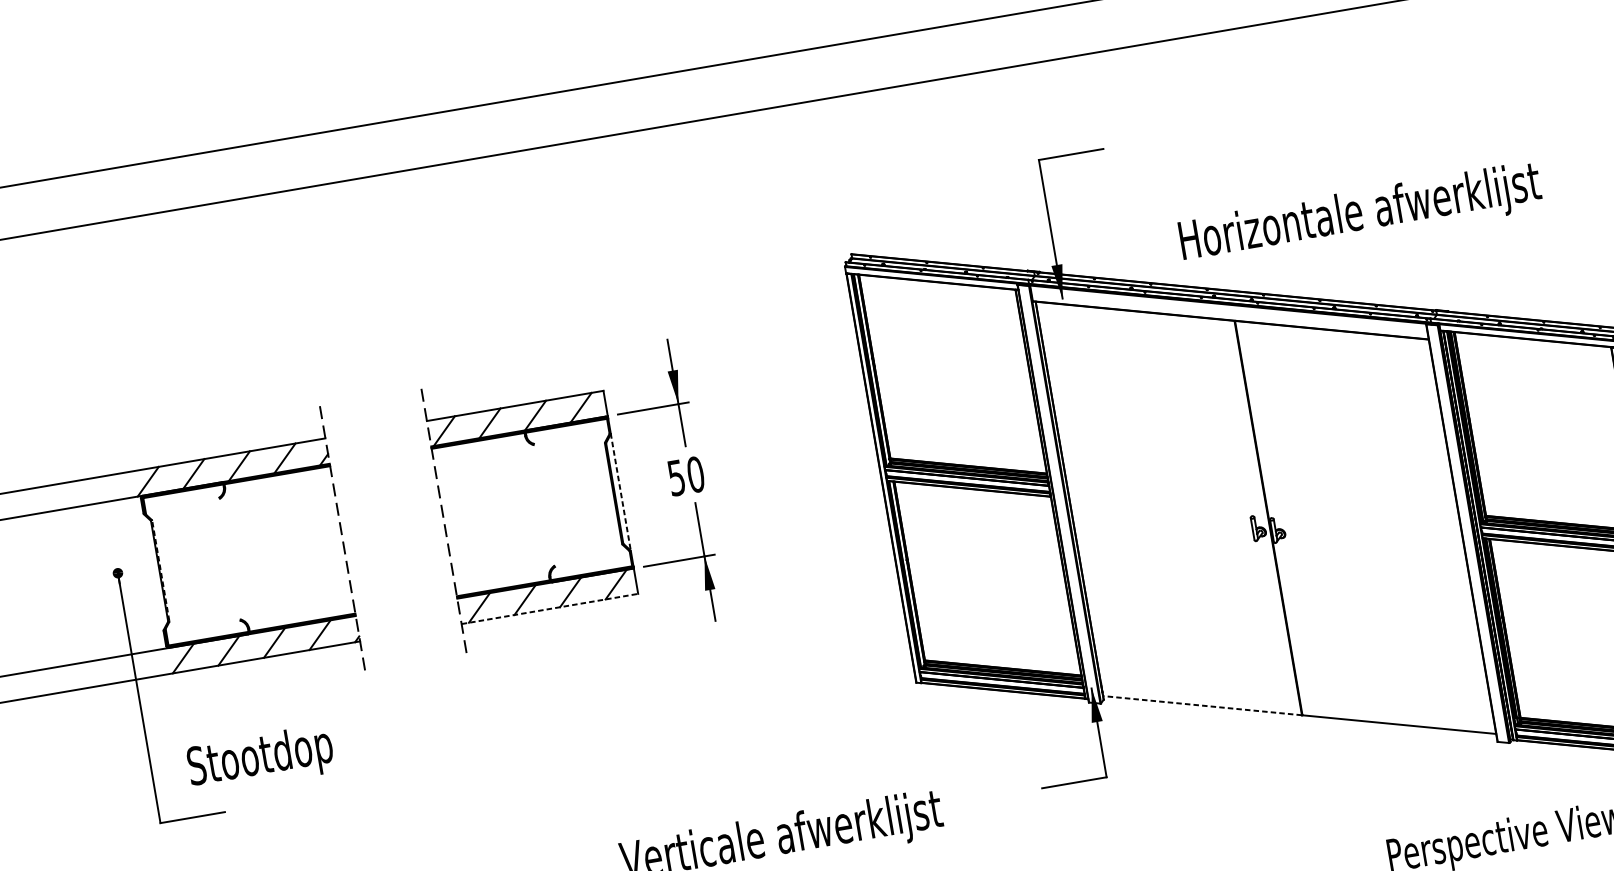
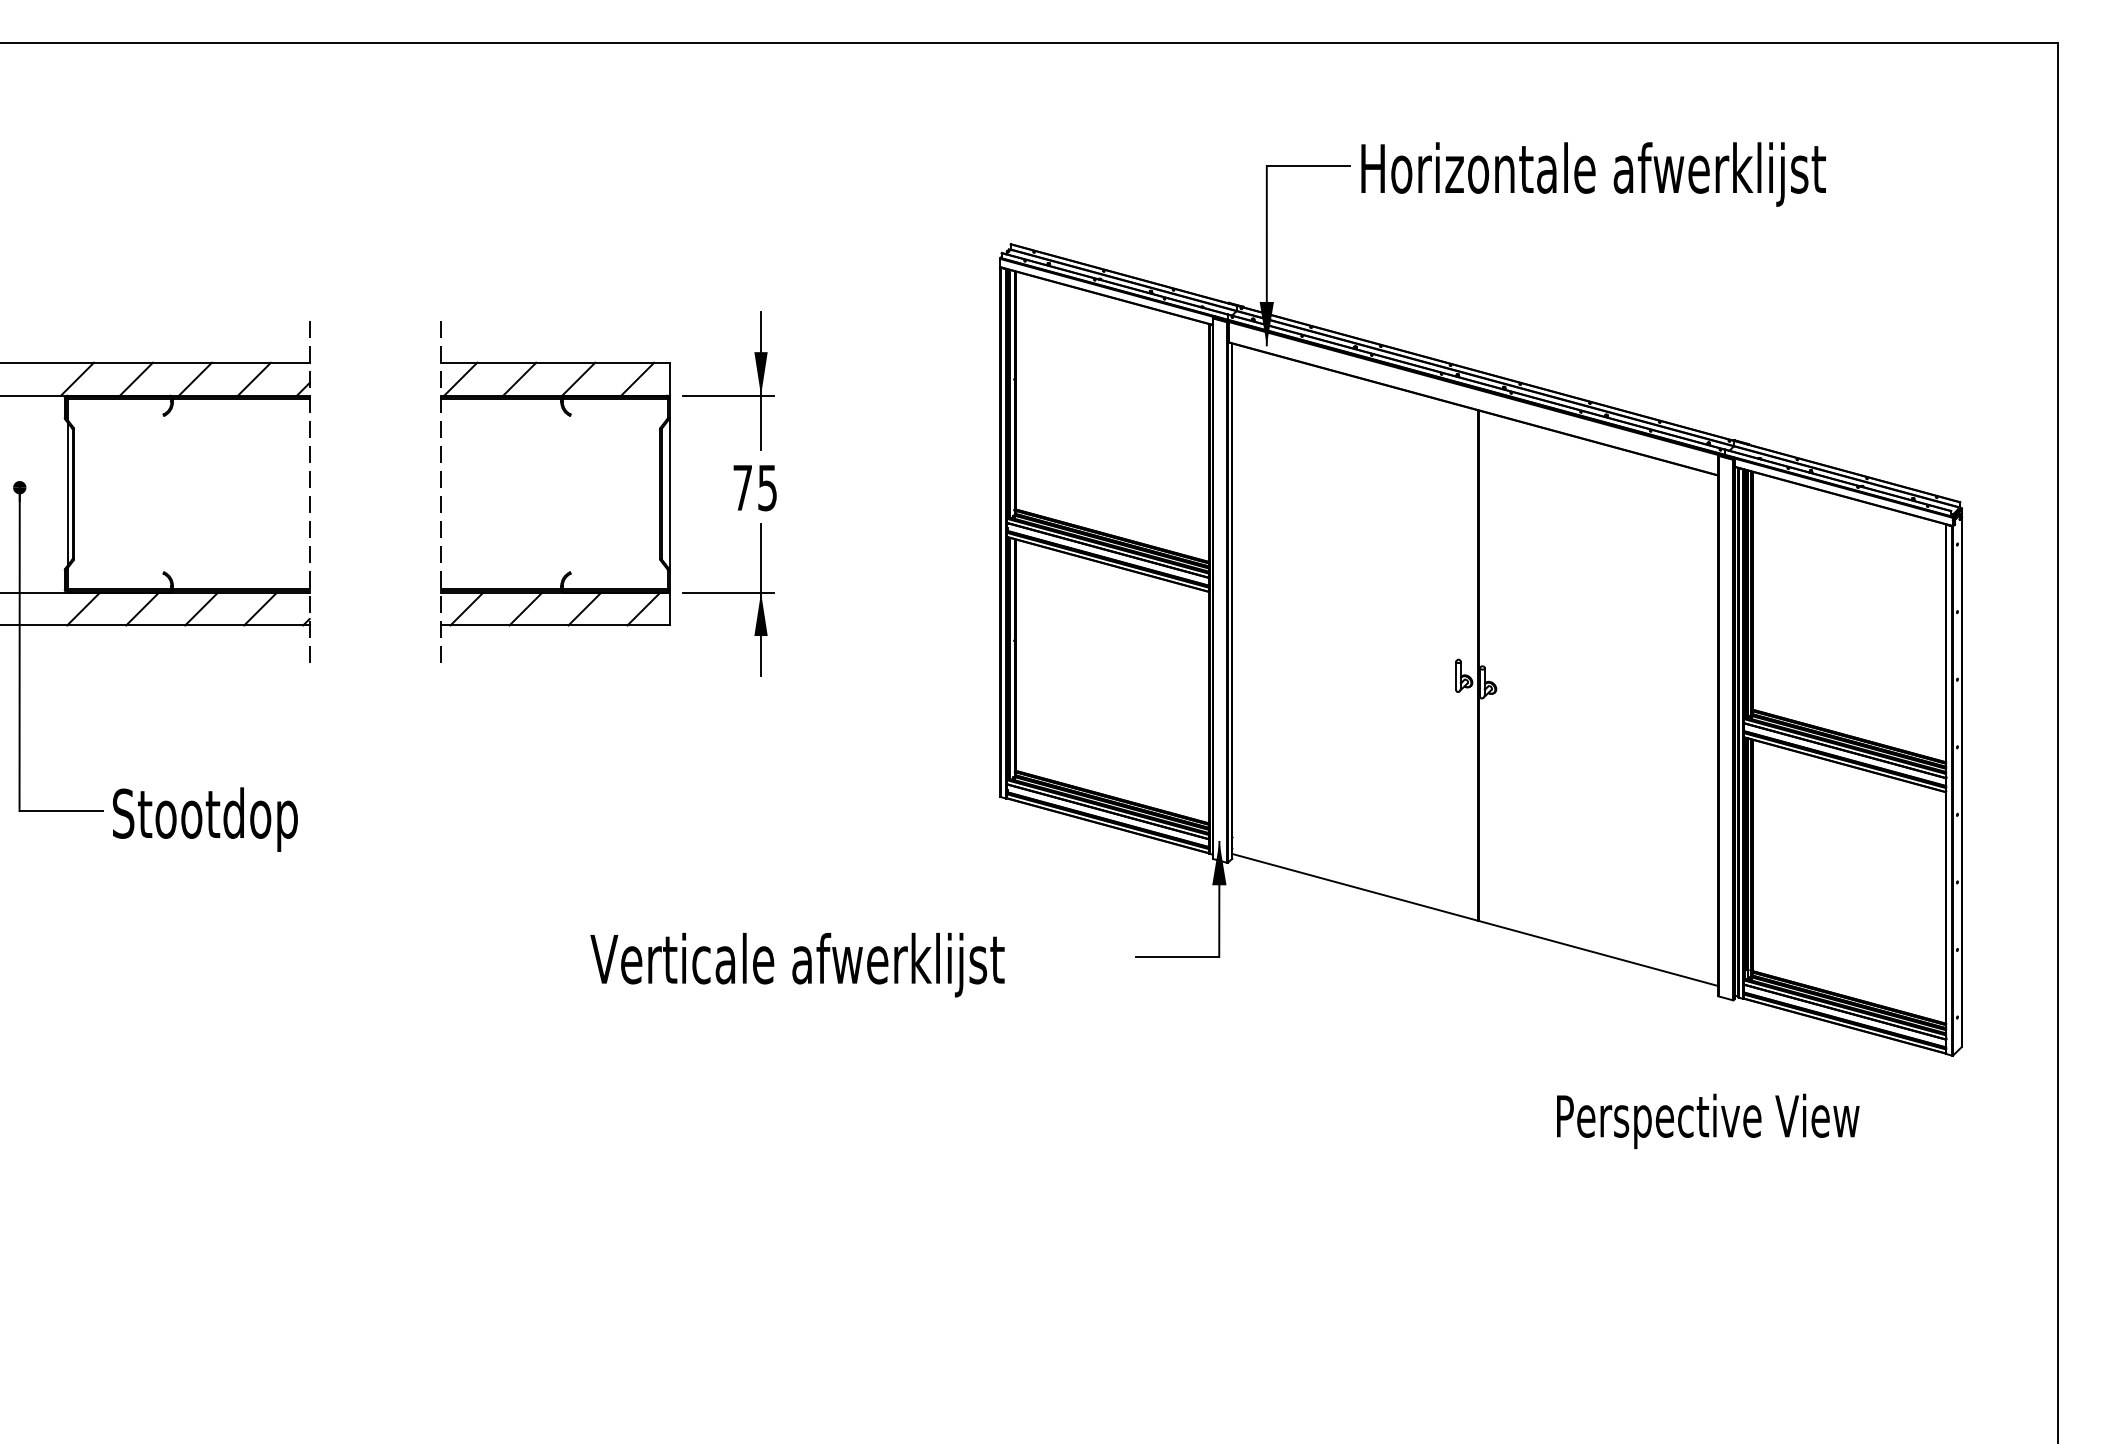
text: (1360, 215) -> (1593, 174), moved
text: (686, 475) -> (755, 487), 50 -> 75
line: (620, 492) -> (669, 494), dashed -> solid
line: (155, 571) -> (67, 493), added
line: (161, 571) -> (74, 494), dashed -> solid
line: (550, 608) -> (555, 625), dashed -> solid
line: (1201, 705) -> (1354, 887), dashed -> solid
text: (260, 759) -> (205, 819), moved

